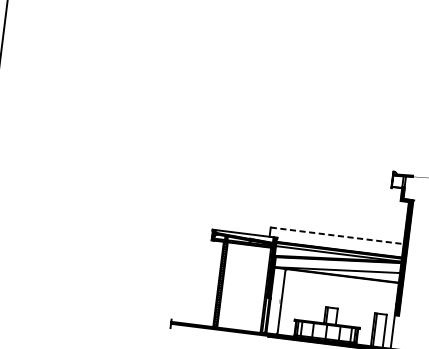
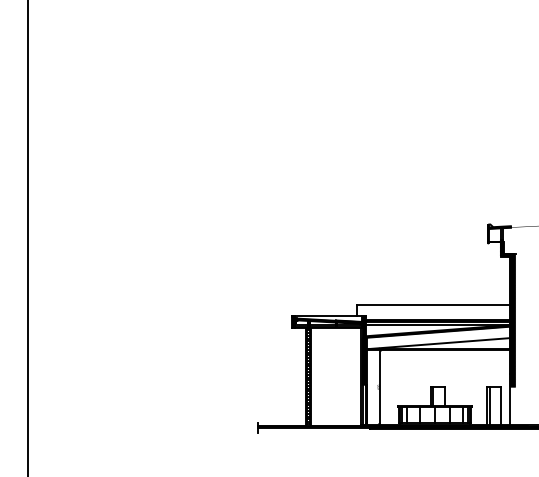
line: (337, 235) -> (433, 304), dashed -> solid

